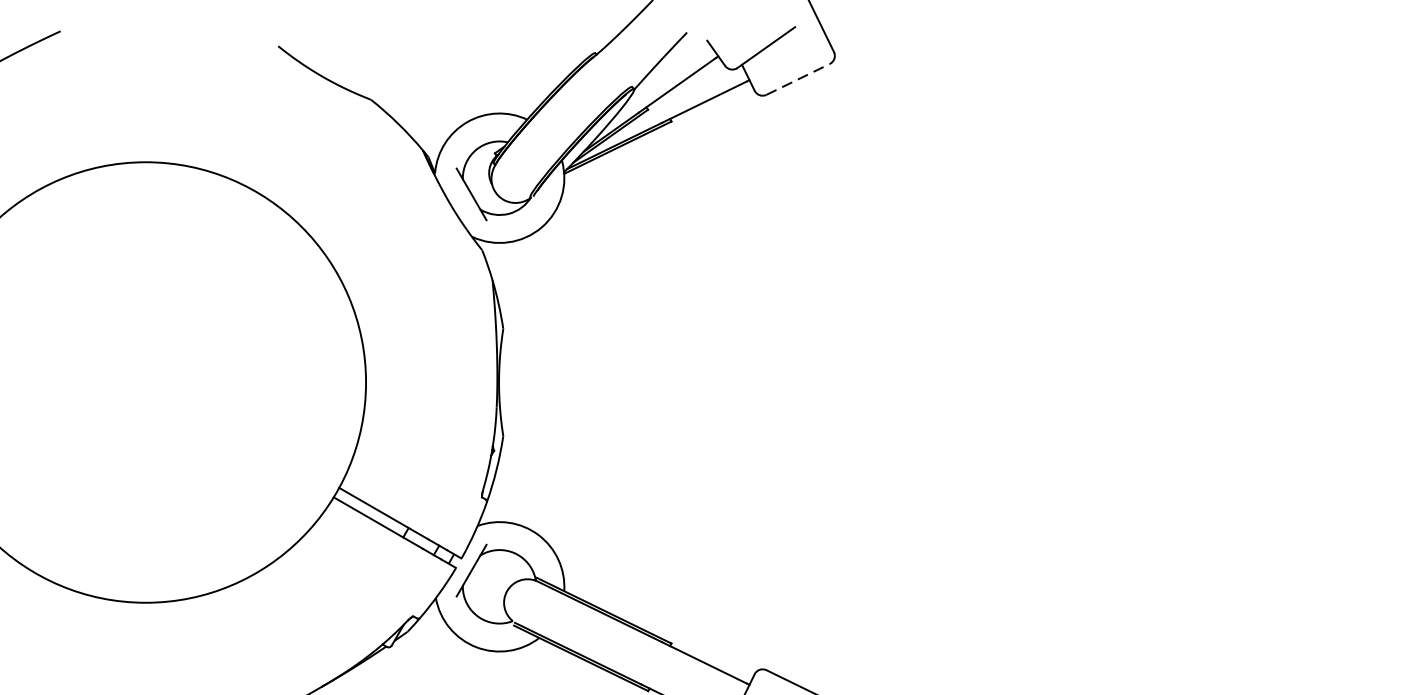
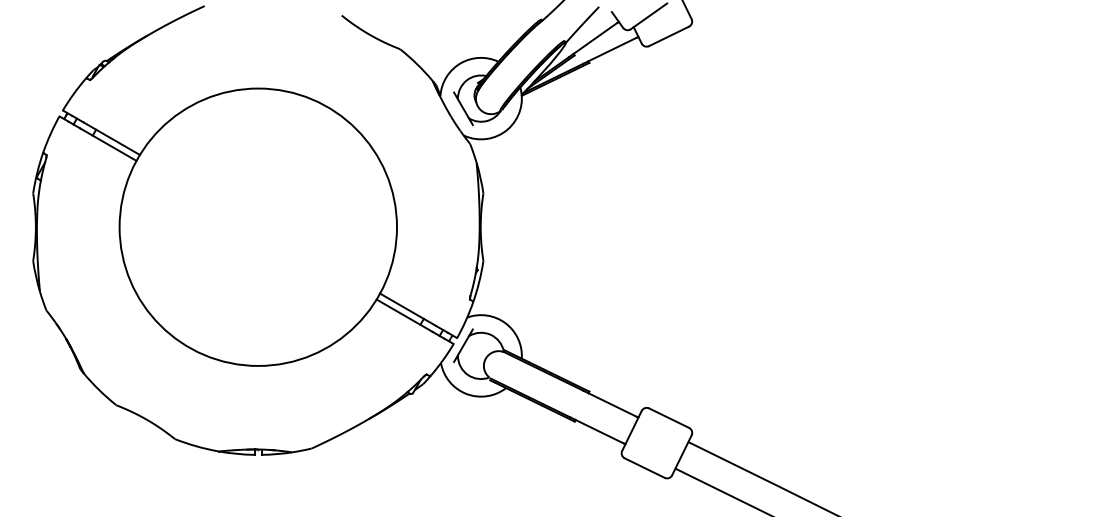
line: (798, 79) -> (669, 36), dashed -> solid

